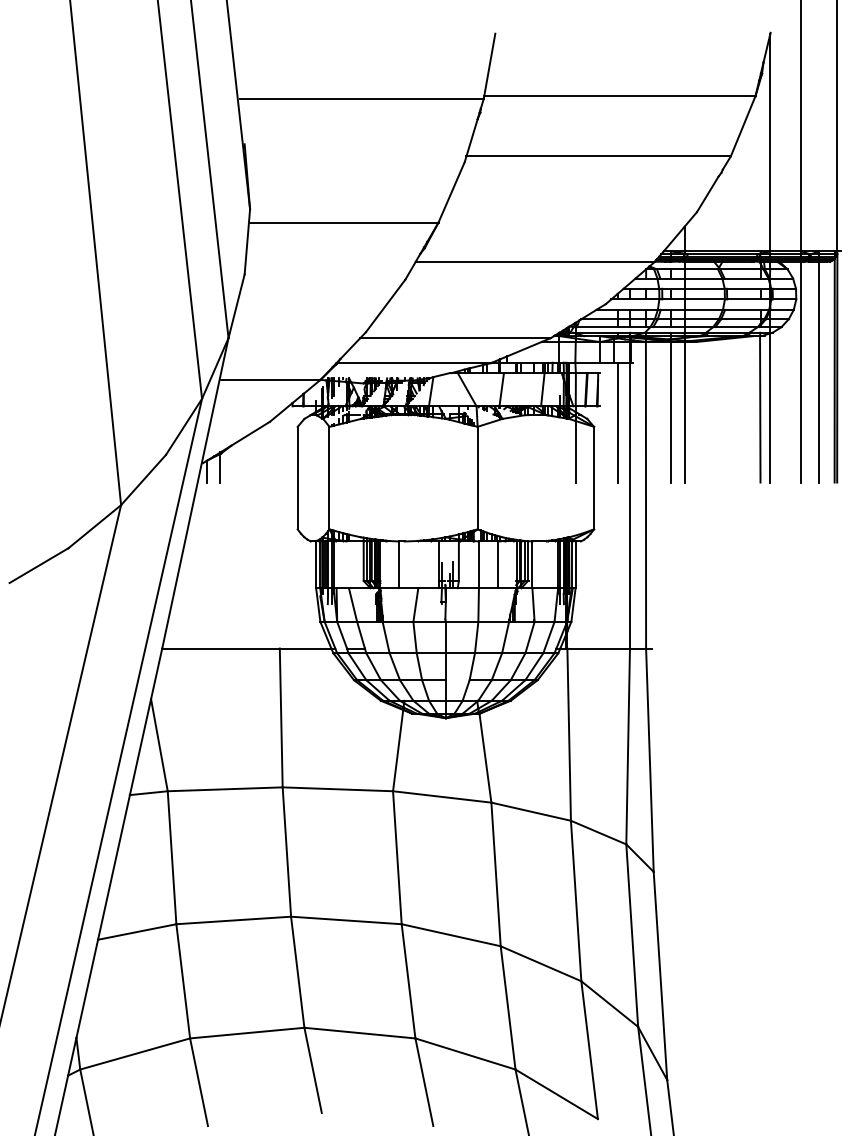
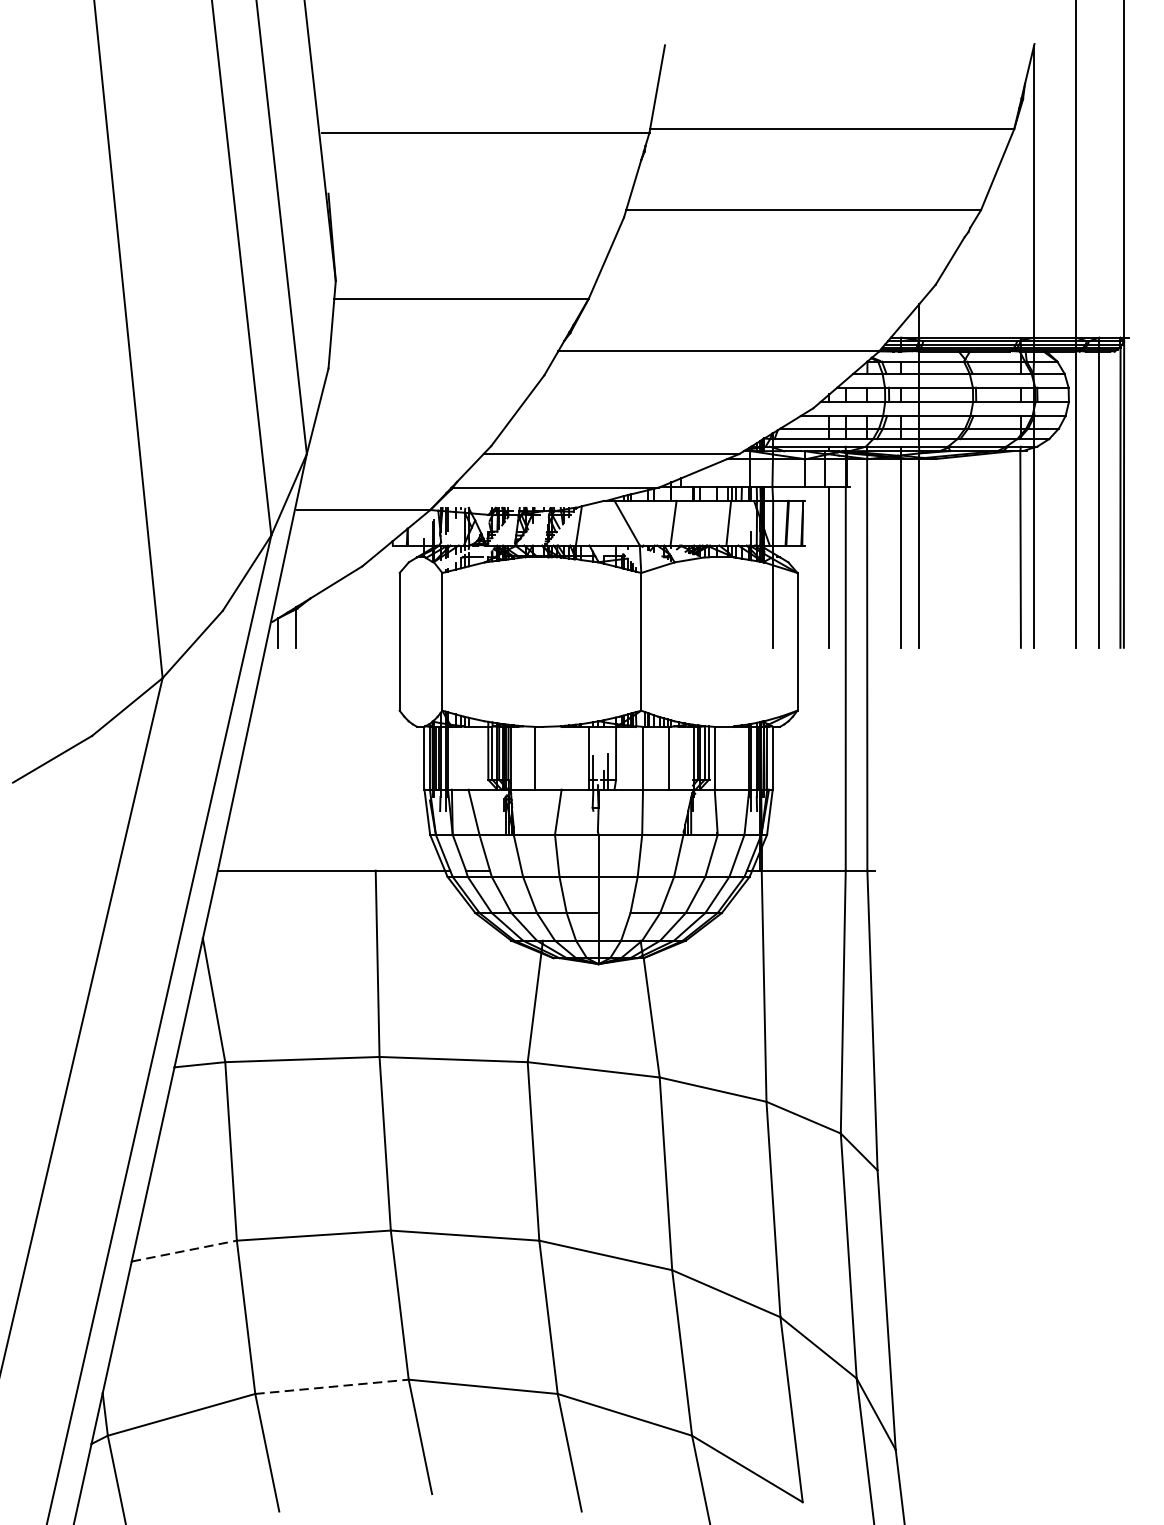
line: (137, 932) -> (184, 1251), solid -> dashed
line: (247, 1033) -> (332, 1387), solid -> dashed

